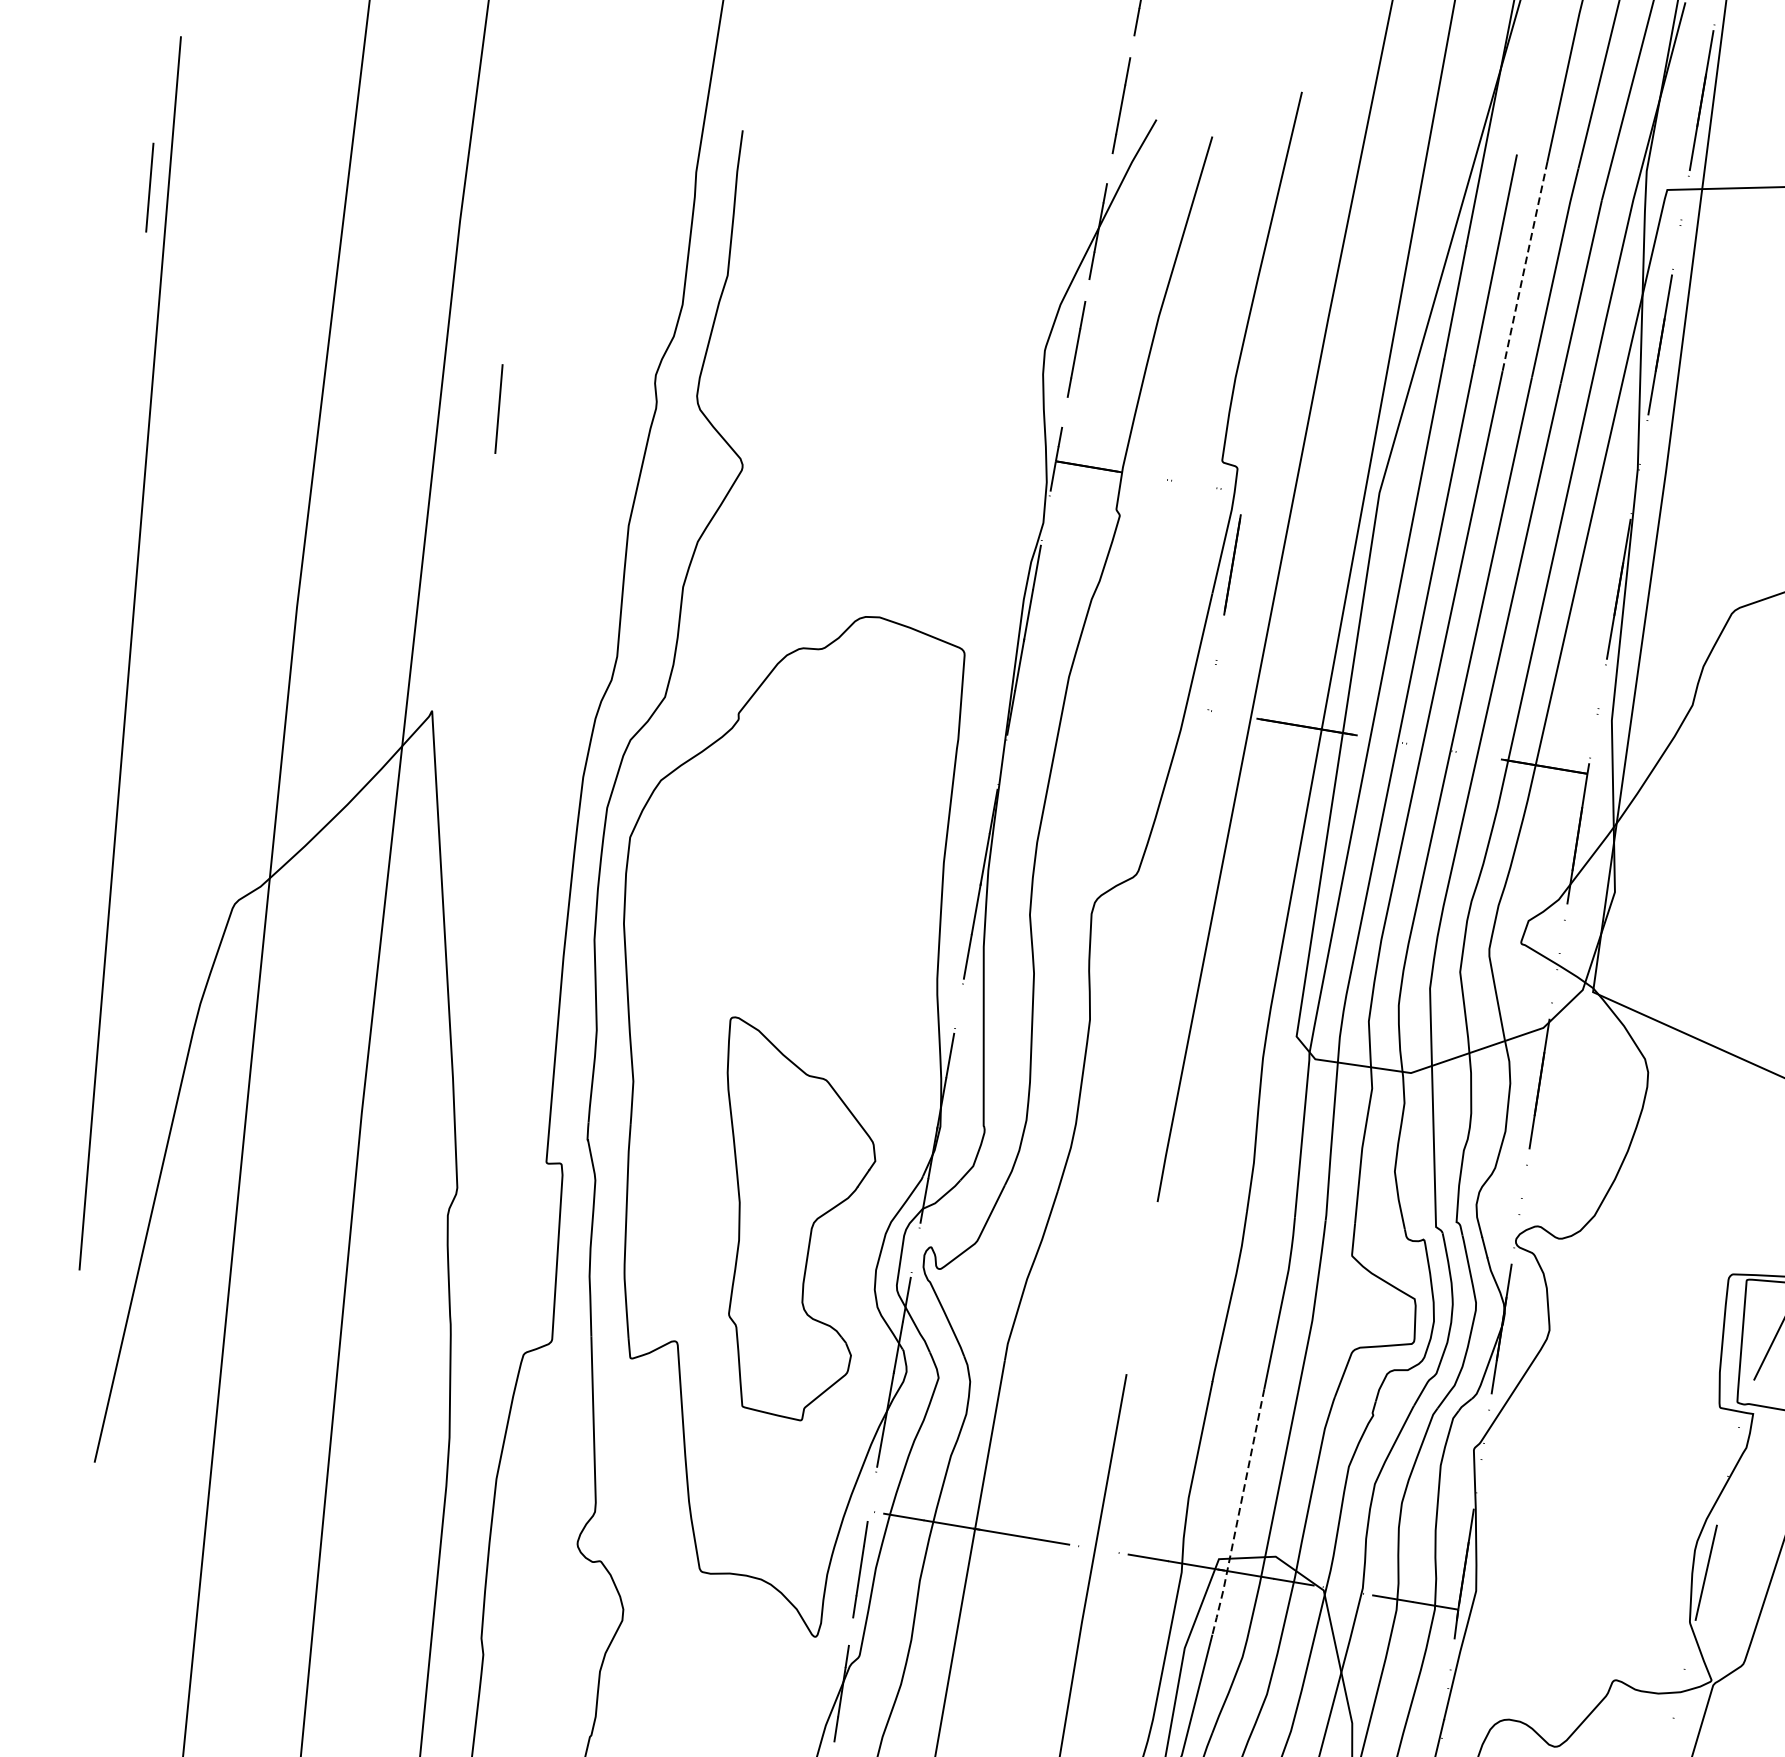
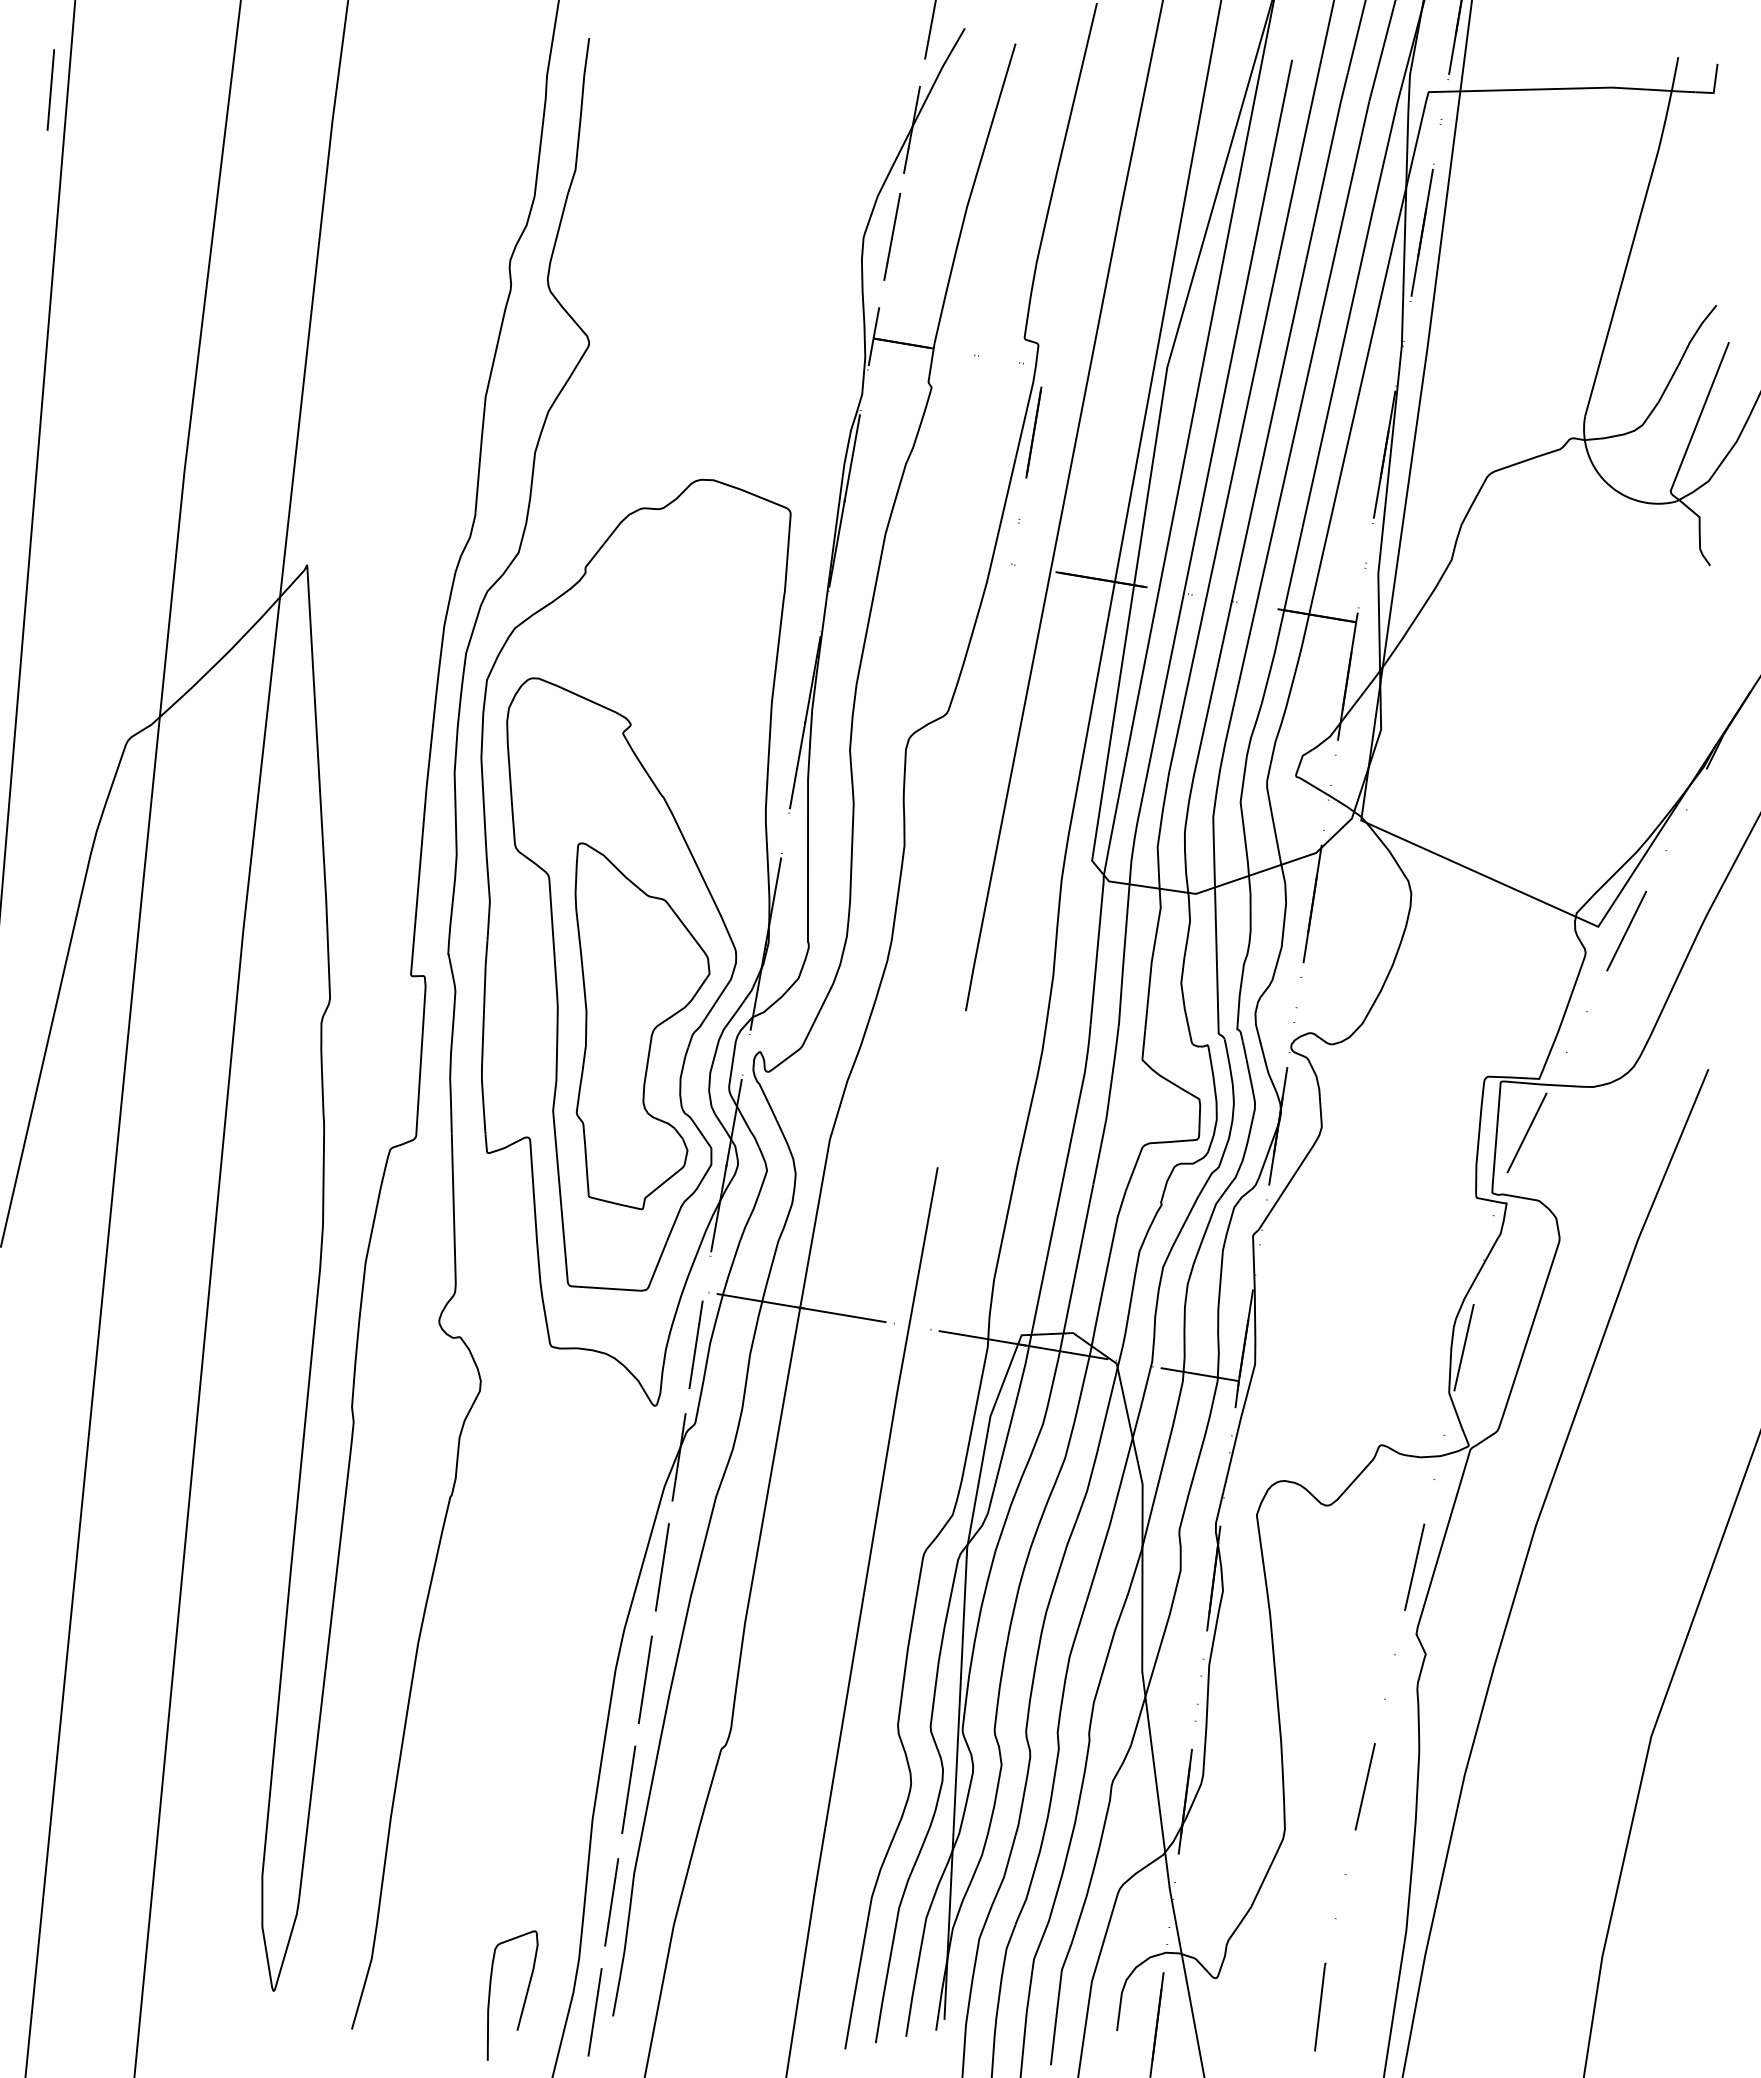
line: (1525, 265) -> (1299, 160), dashed -> solid
line: (498, 408) -> (367, 290), removed
part: (778, 1172) -> (621, 984), added
line: (1238, 1514) -> (1039, 1294), dashed -> solid

